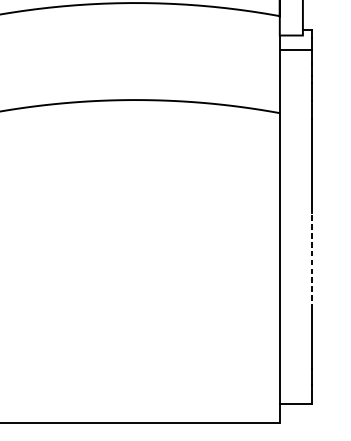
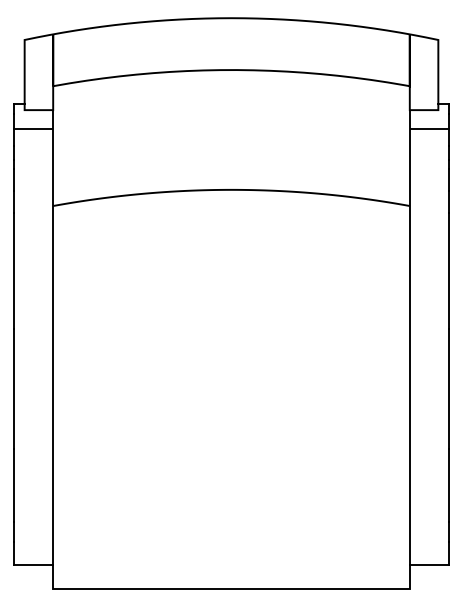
line: (311, 261) -> (449, 389), dashed -> solid

